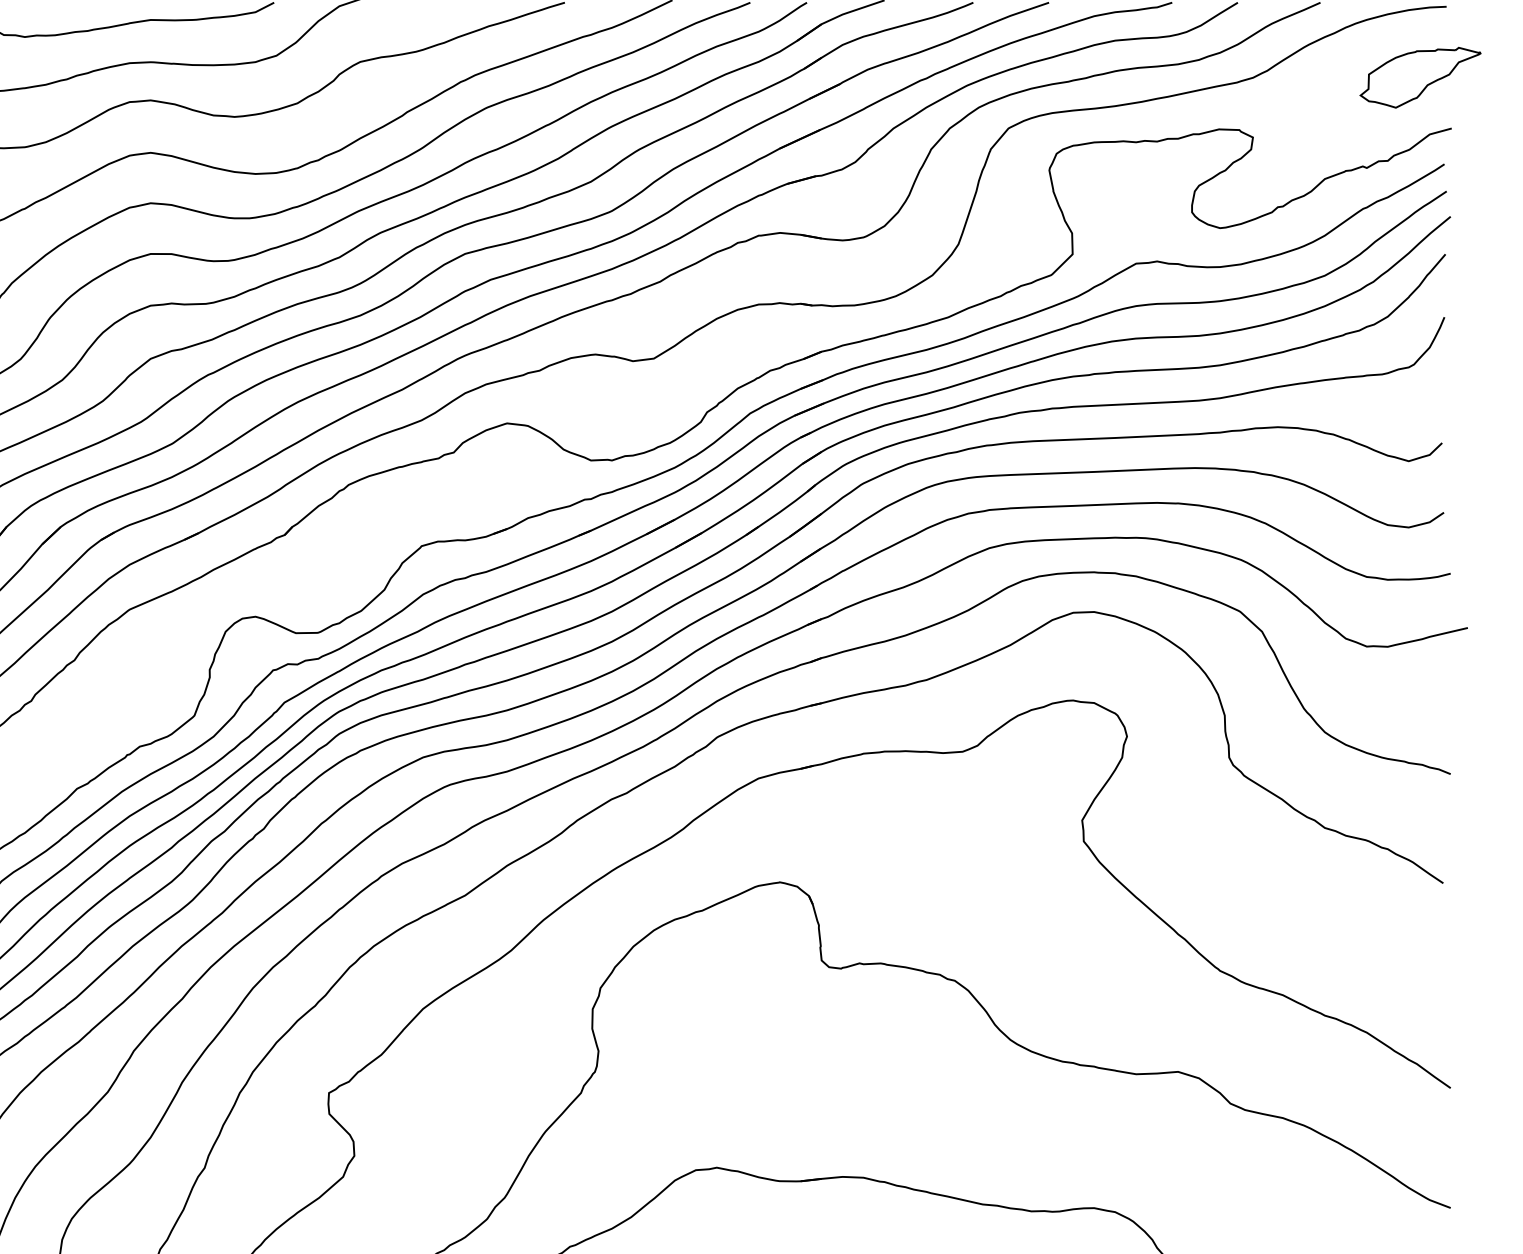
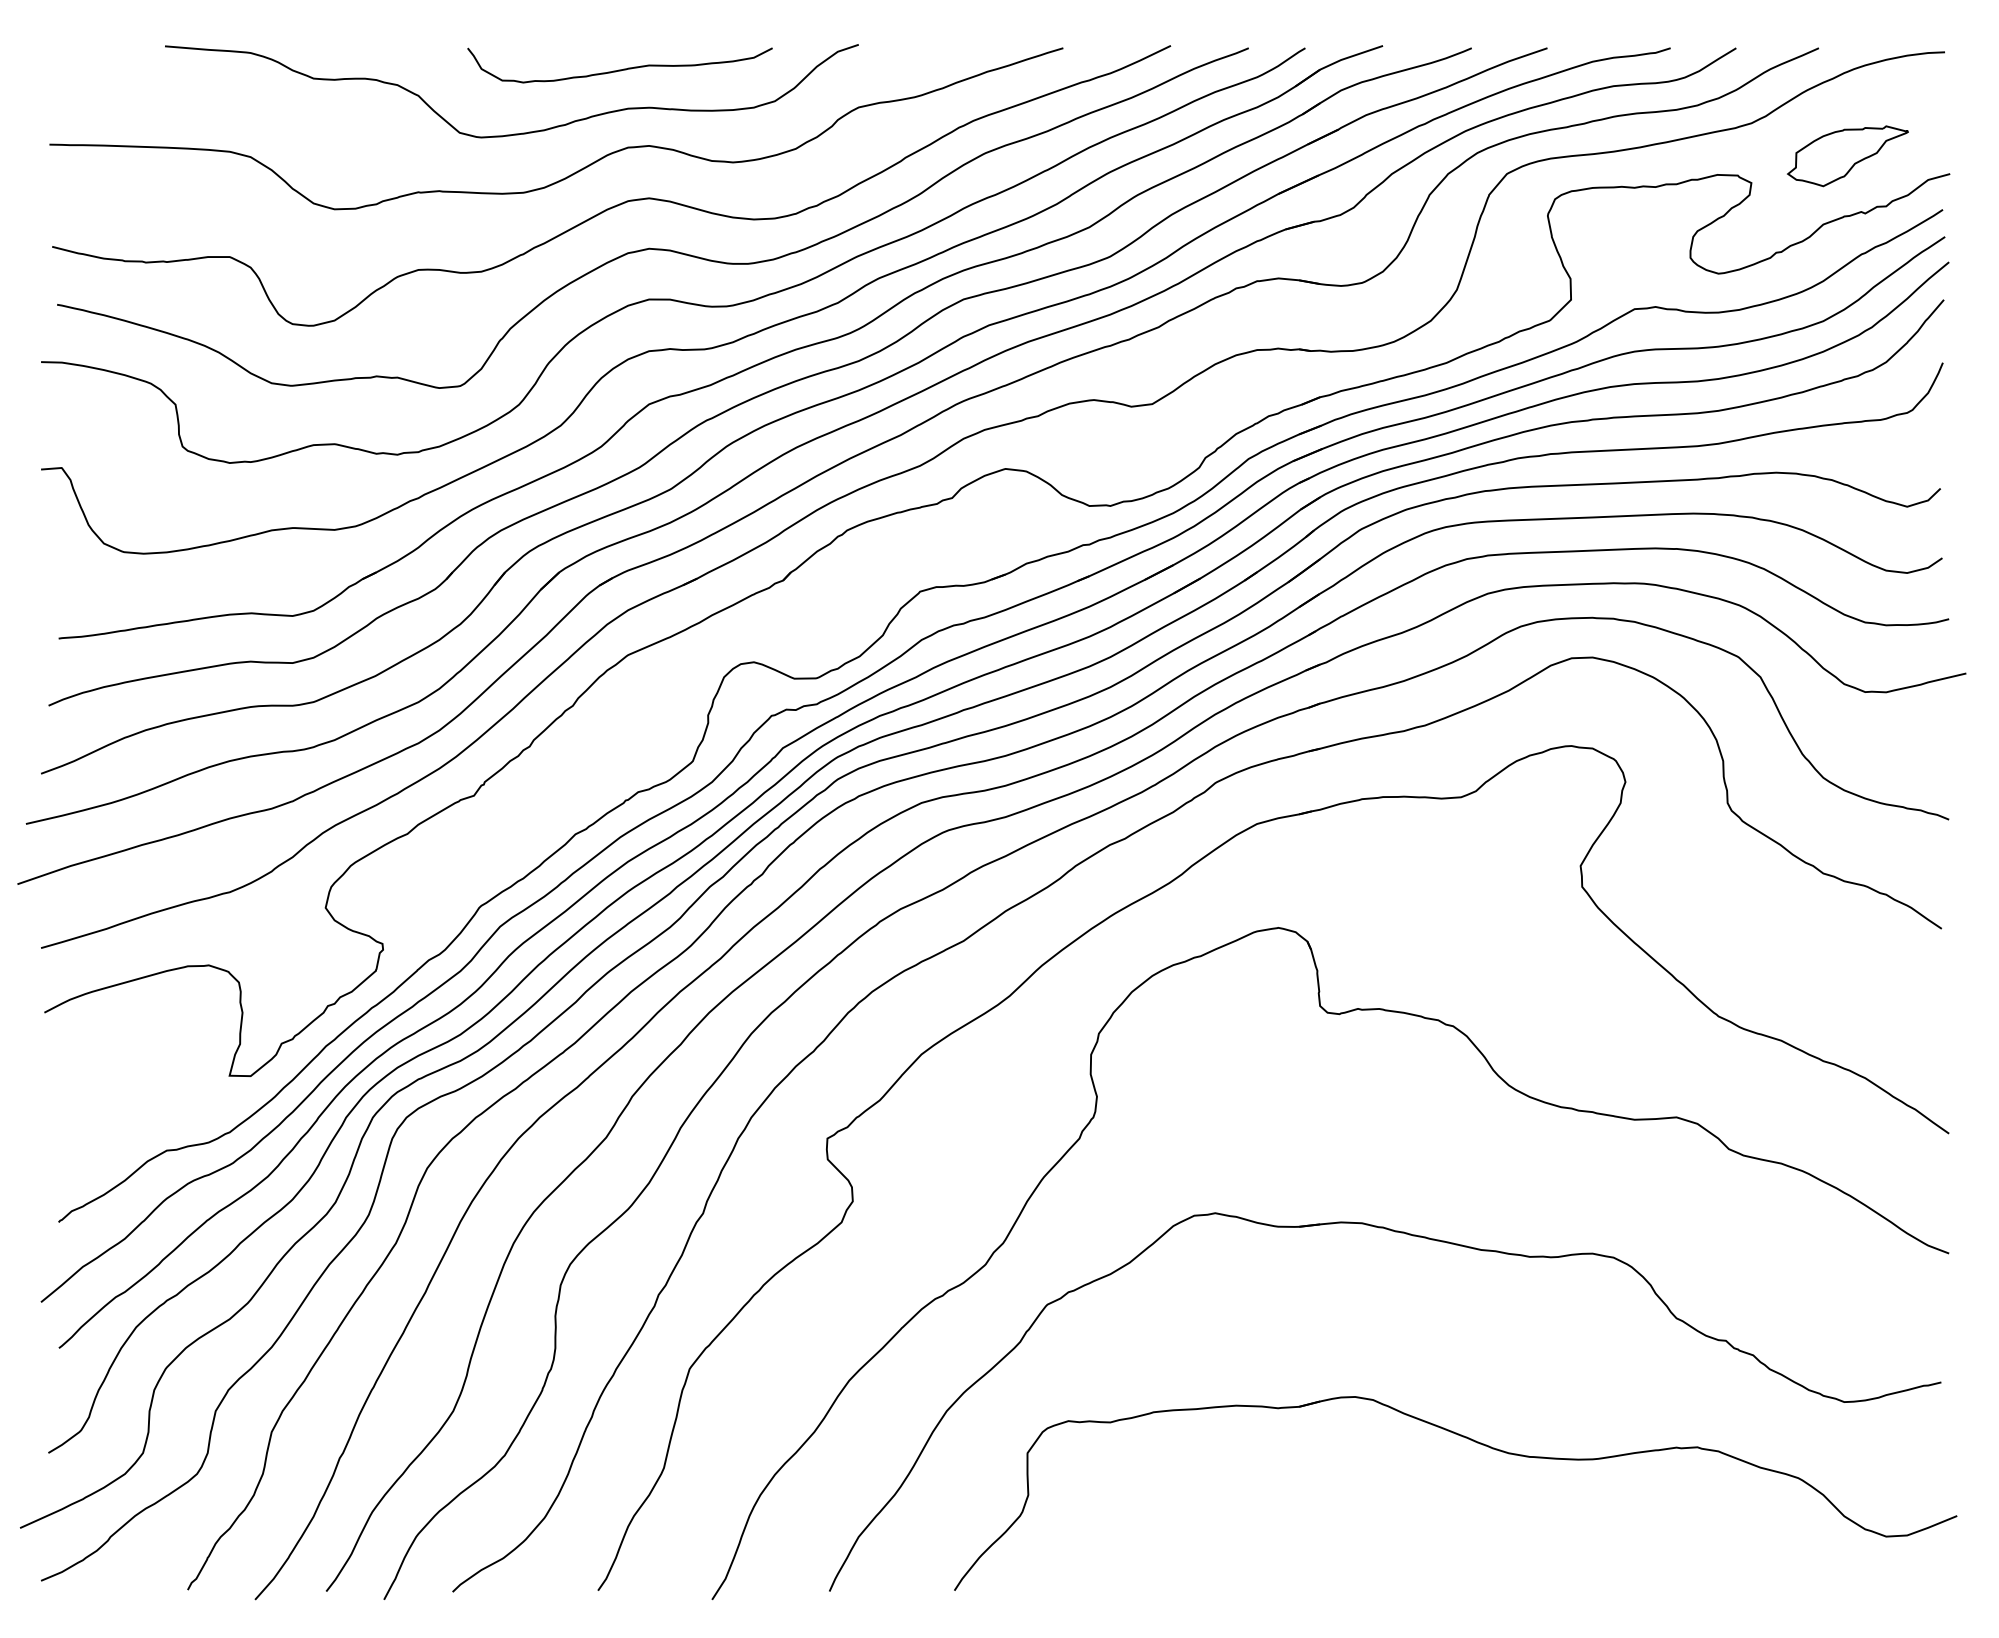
part: (1420, 77) -> (1847, 156), moved

